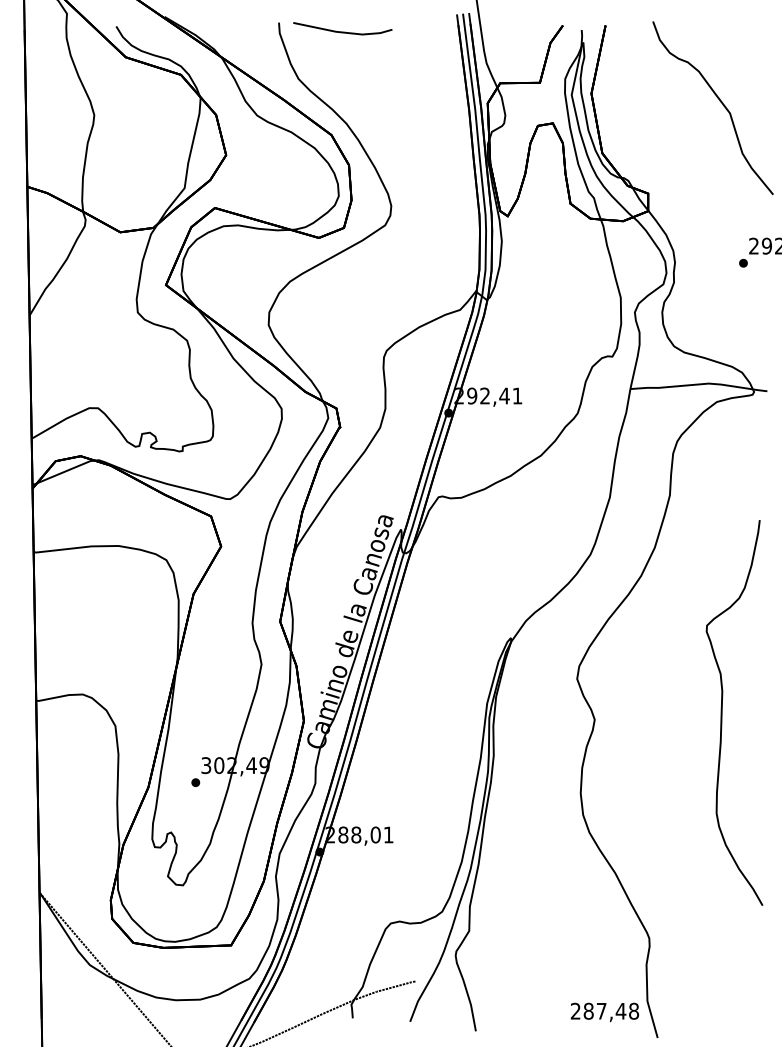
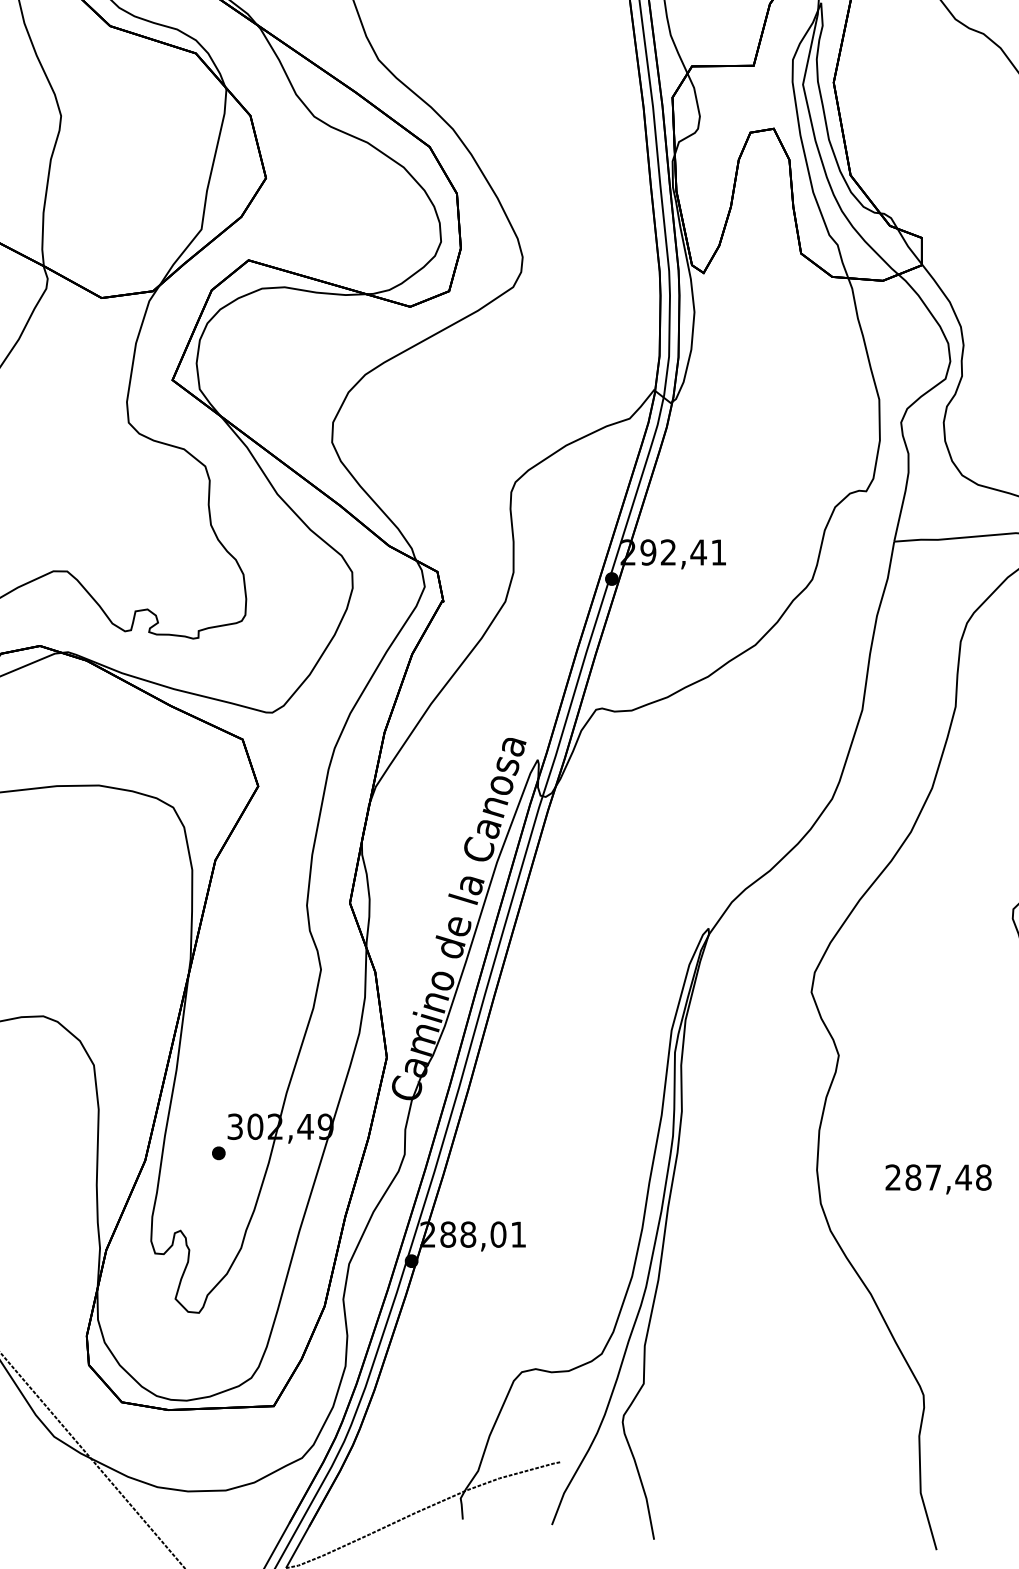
text: (604, 1012) -> (937, 1179), moved

